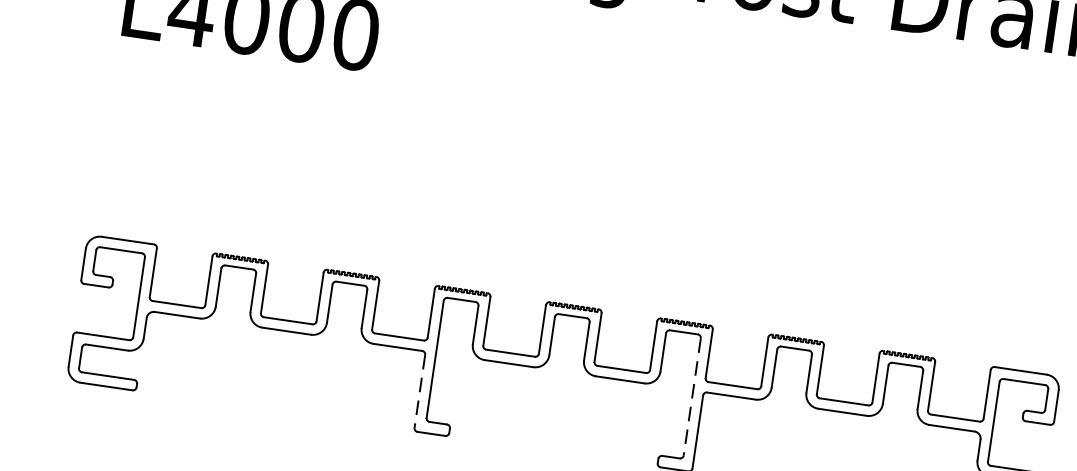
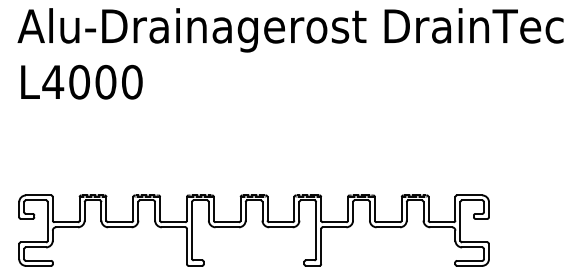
line: (420, 391) -> (187, 246), dashed -> solid
line: (692, 397) -> (316, 230), dashed -> solid

